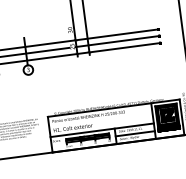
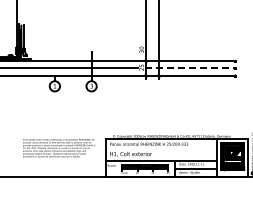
line: (117, 41) -> (190, 68), solid -> dashed

